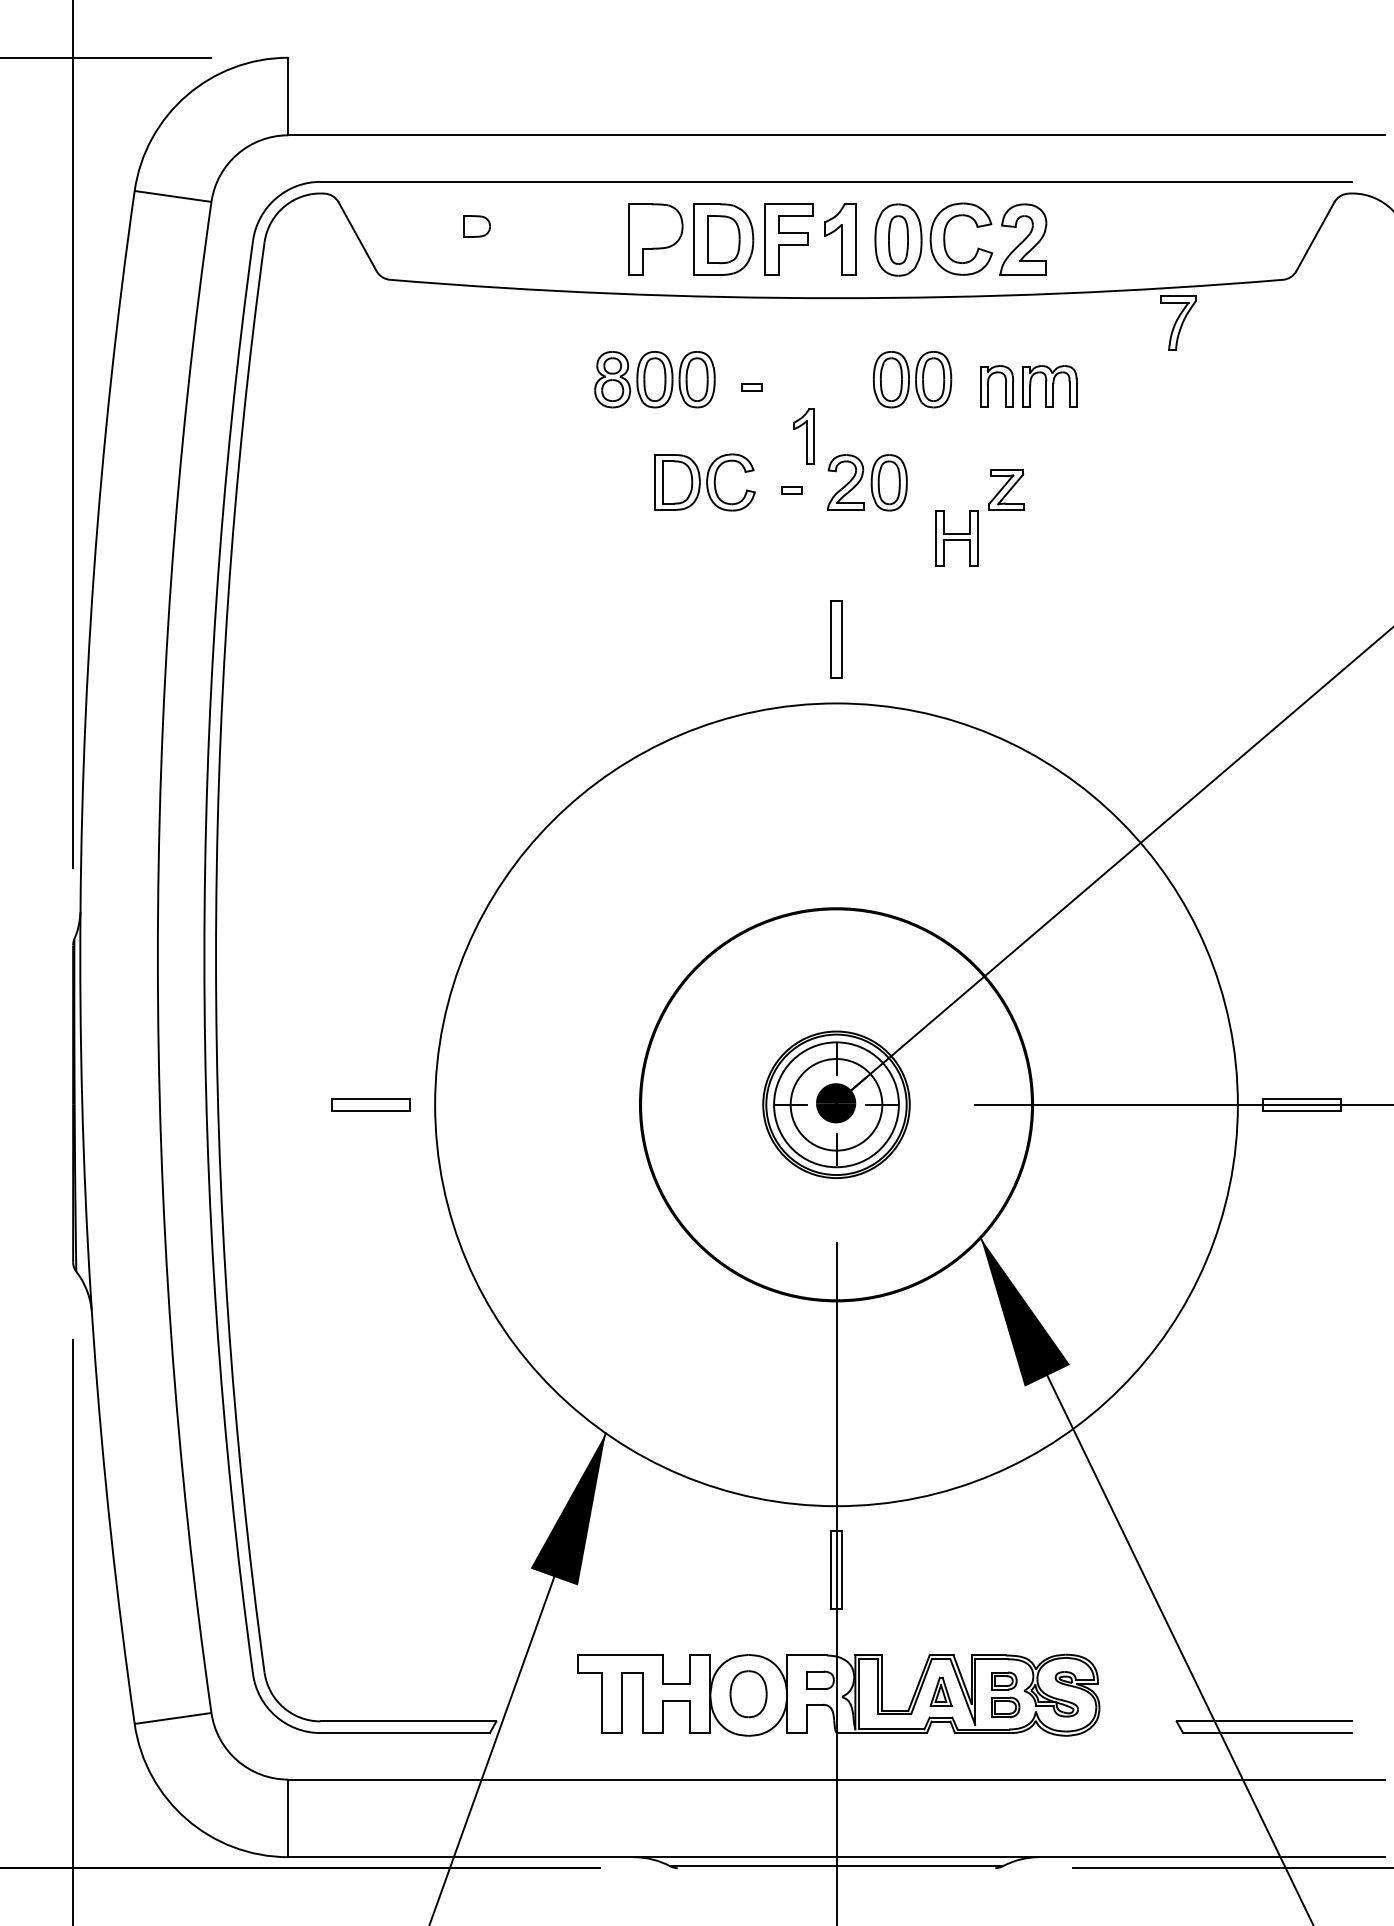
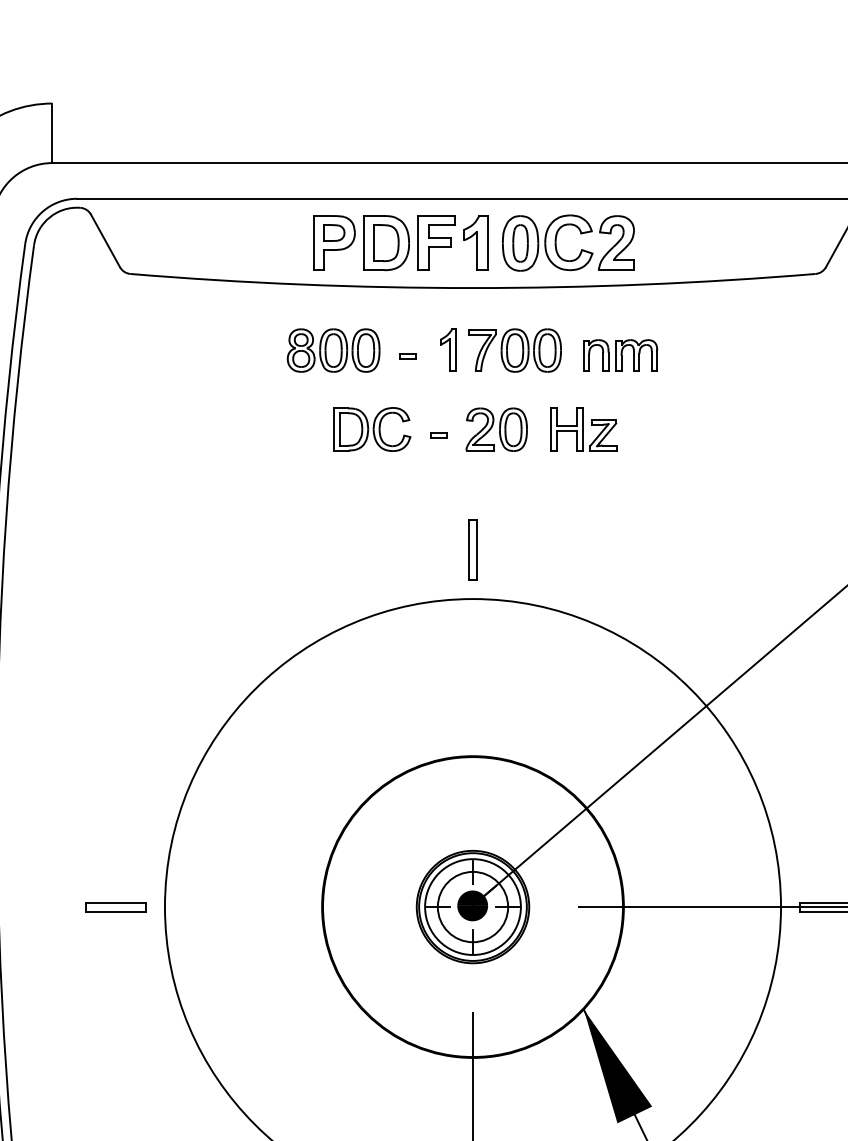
part: (476, 226) -> (334, 233), moved
part: (1178, 322) -> (482, 350), moved
part: (803, 436) -> (447, 350), moved
part: (956, 538) -> (566, 429), moved

